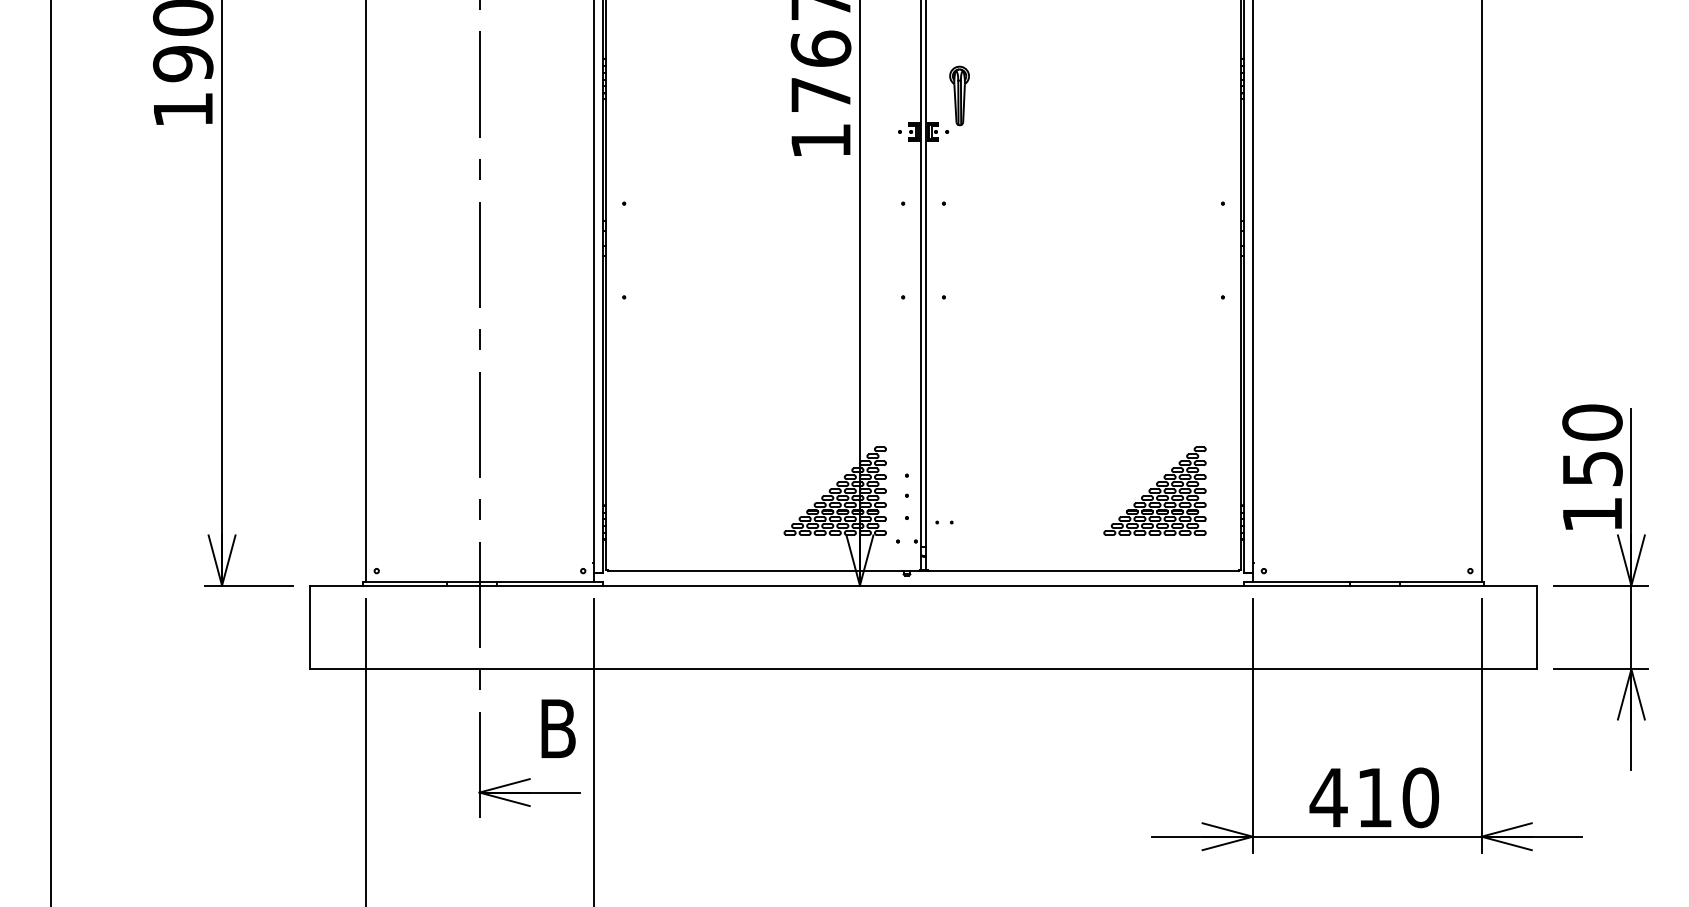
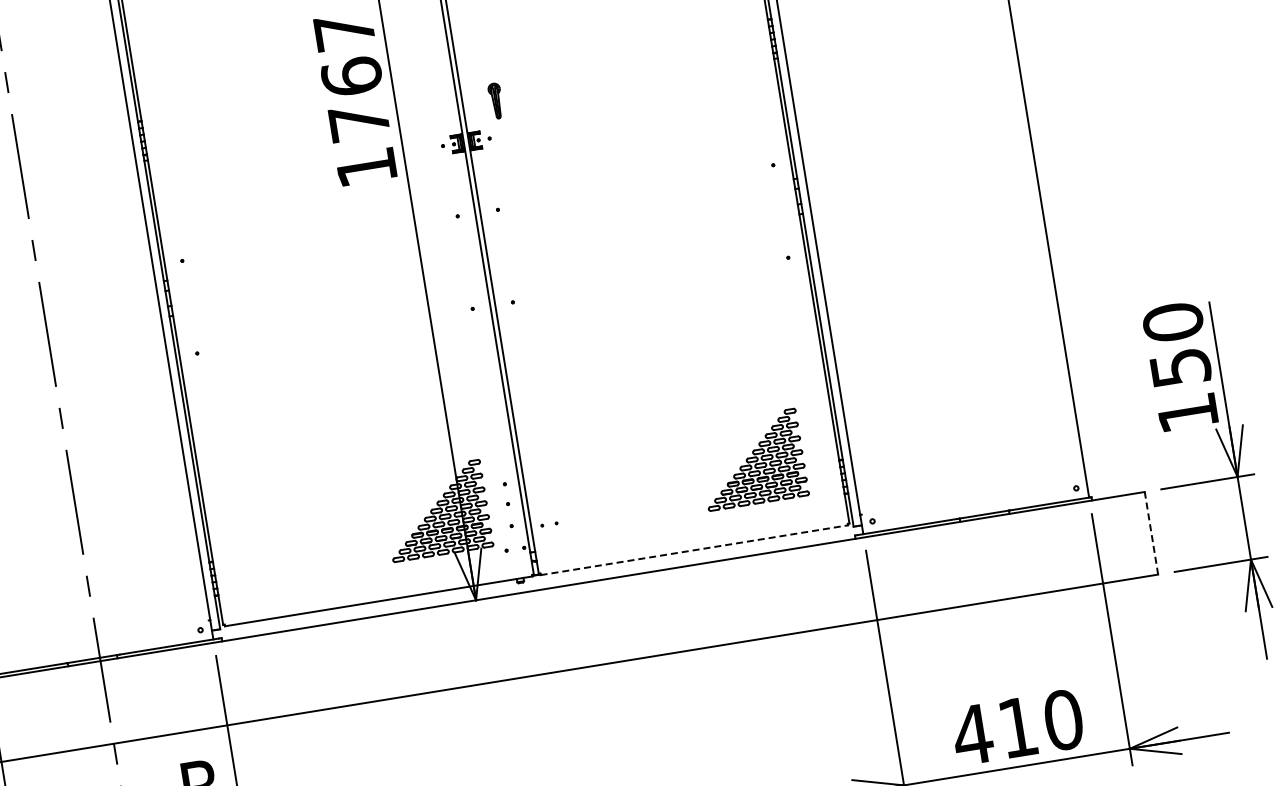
part: (959, 95) -> (495, 100), size x0.6
line: (1083, 571) -> (694, 550), solid -> dashed
line: (1537, 627) -> (1151, 533), solid -> dashed

